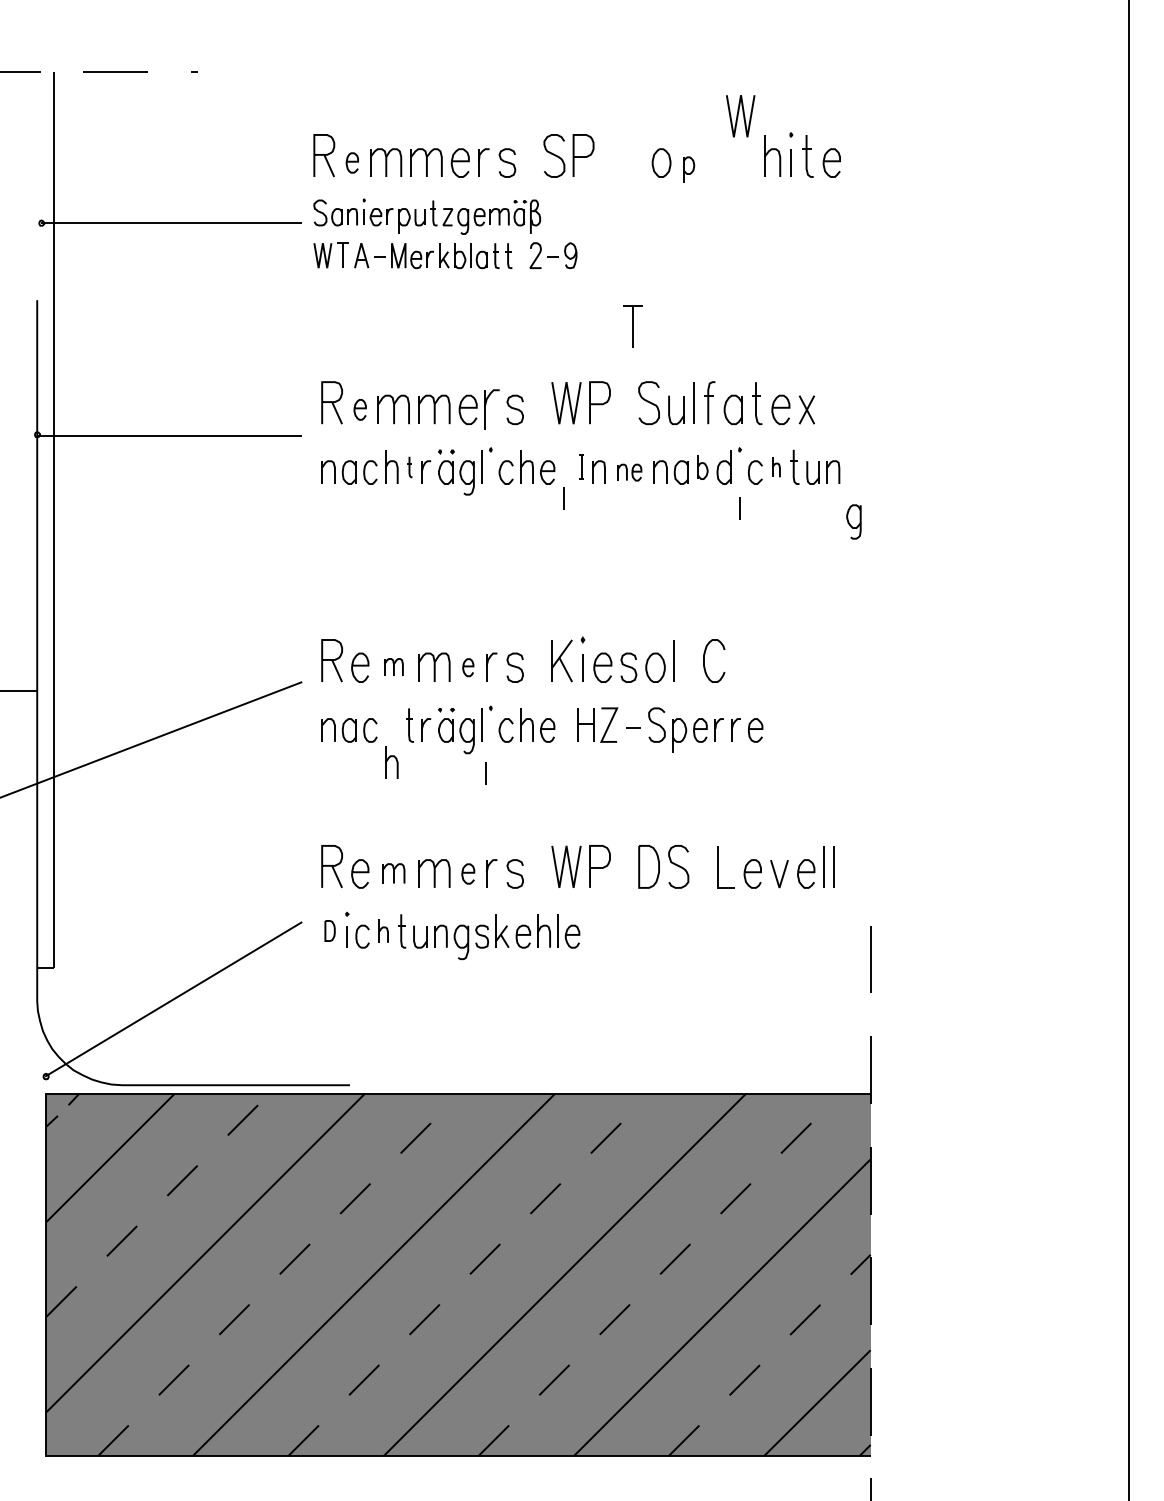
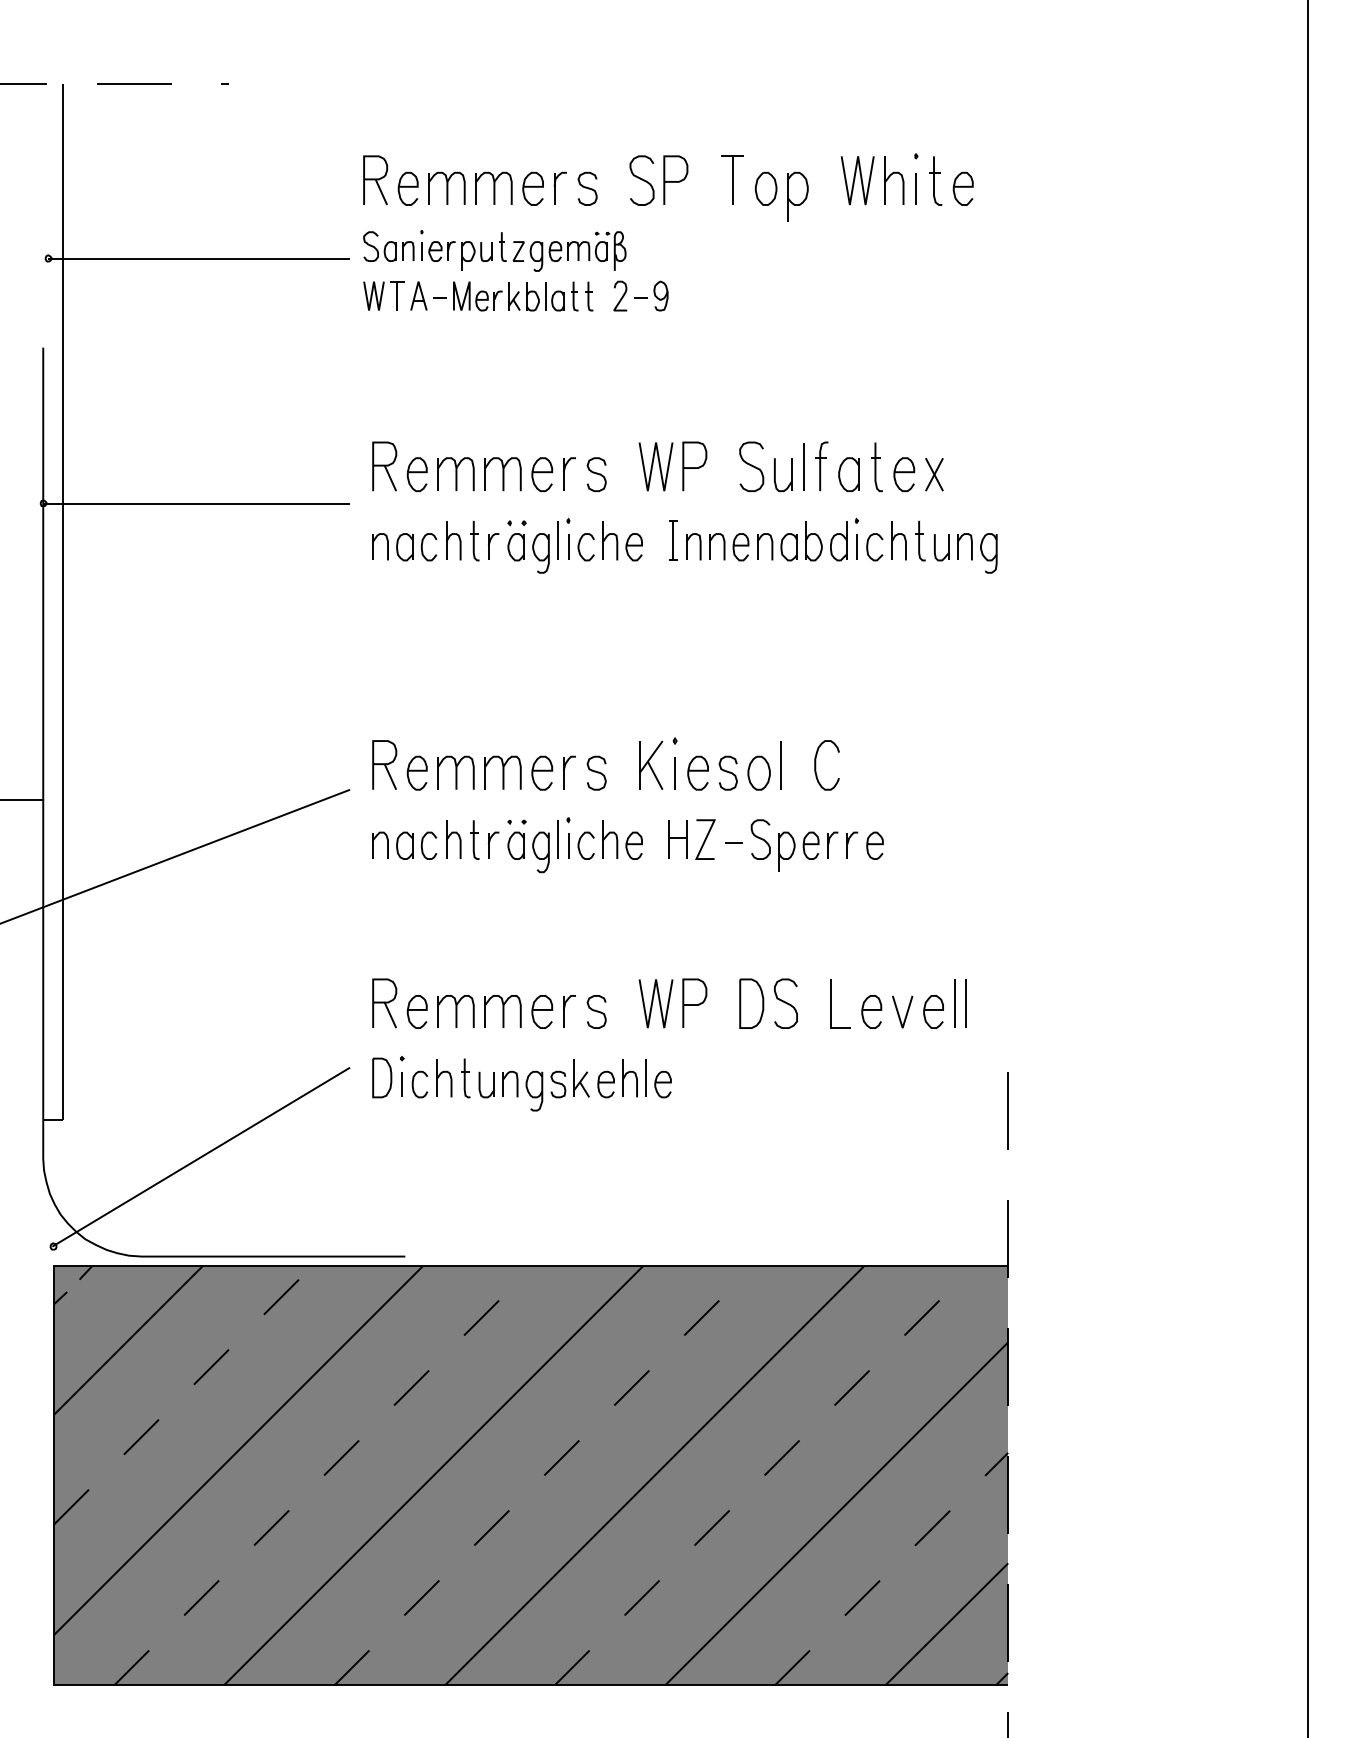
line: (738, 115) -> (855, 179), moved
part: (351, 162) -> (407, 188), size x1.43
part: (688, 169) -> (797, 196), size x1.67
part: (632, 325) -> (732, 179), moved
part: (491, 408) -> (569, 473), size x0.71
part: (359, 409) -> (416, 474), size x1.43
part: (409, 466) -> (474, 540), size x1.67
part: (581, 466) -> (673, 540), size x1.43
part: (775, 466) -> (898, 540), size x1.67
part: (702, 467) -> (813, 541), size x1.43
part: (629, 472) -> (729, 547), size x1.43
line: (563, 497) -> (568, 546), moved
line: (739, 508) -> (856, 546), moved
part: (853, 522) -> (988, 553), moved
part: (393, 667) -> (455, 772), size x1.67
part: (468, 667) -> (542, 772), size x1.67
part: (391, 762) -> (453, 839), moved
line: (485, 773) -> (568, 845), moved
part: (393, 873) -> (455, 1011), size x1.43
part: (468, 873) -> (542, 1011), size x1.43
part: (330, 930) -> (382, 1077), size x1.67
part: (383, 931) -> (444, 1078), size x1.43

